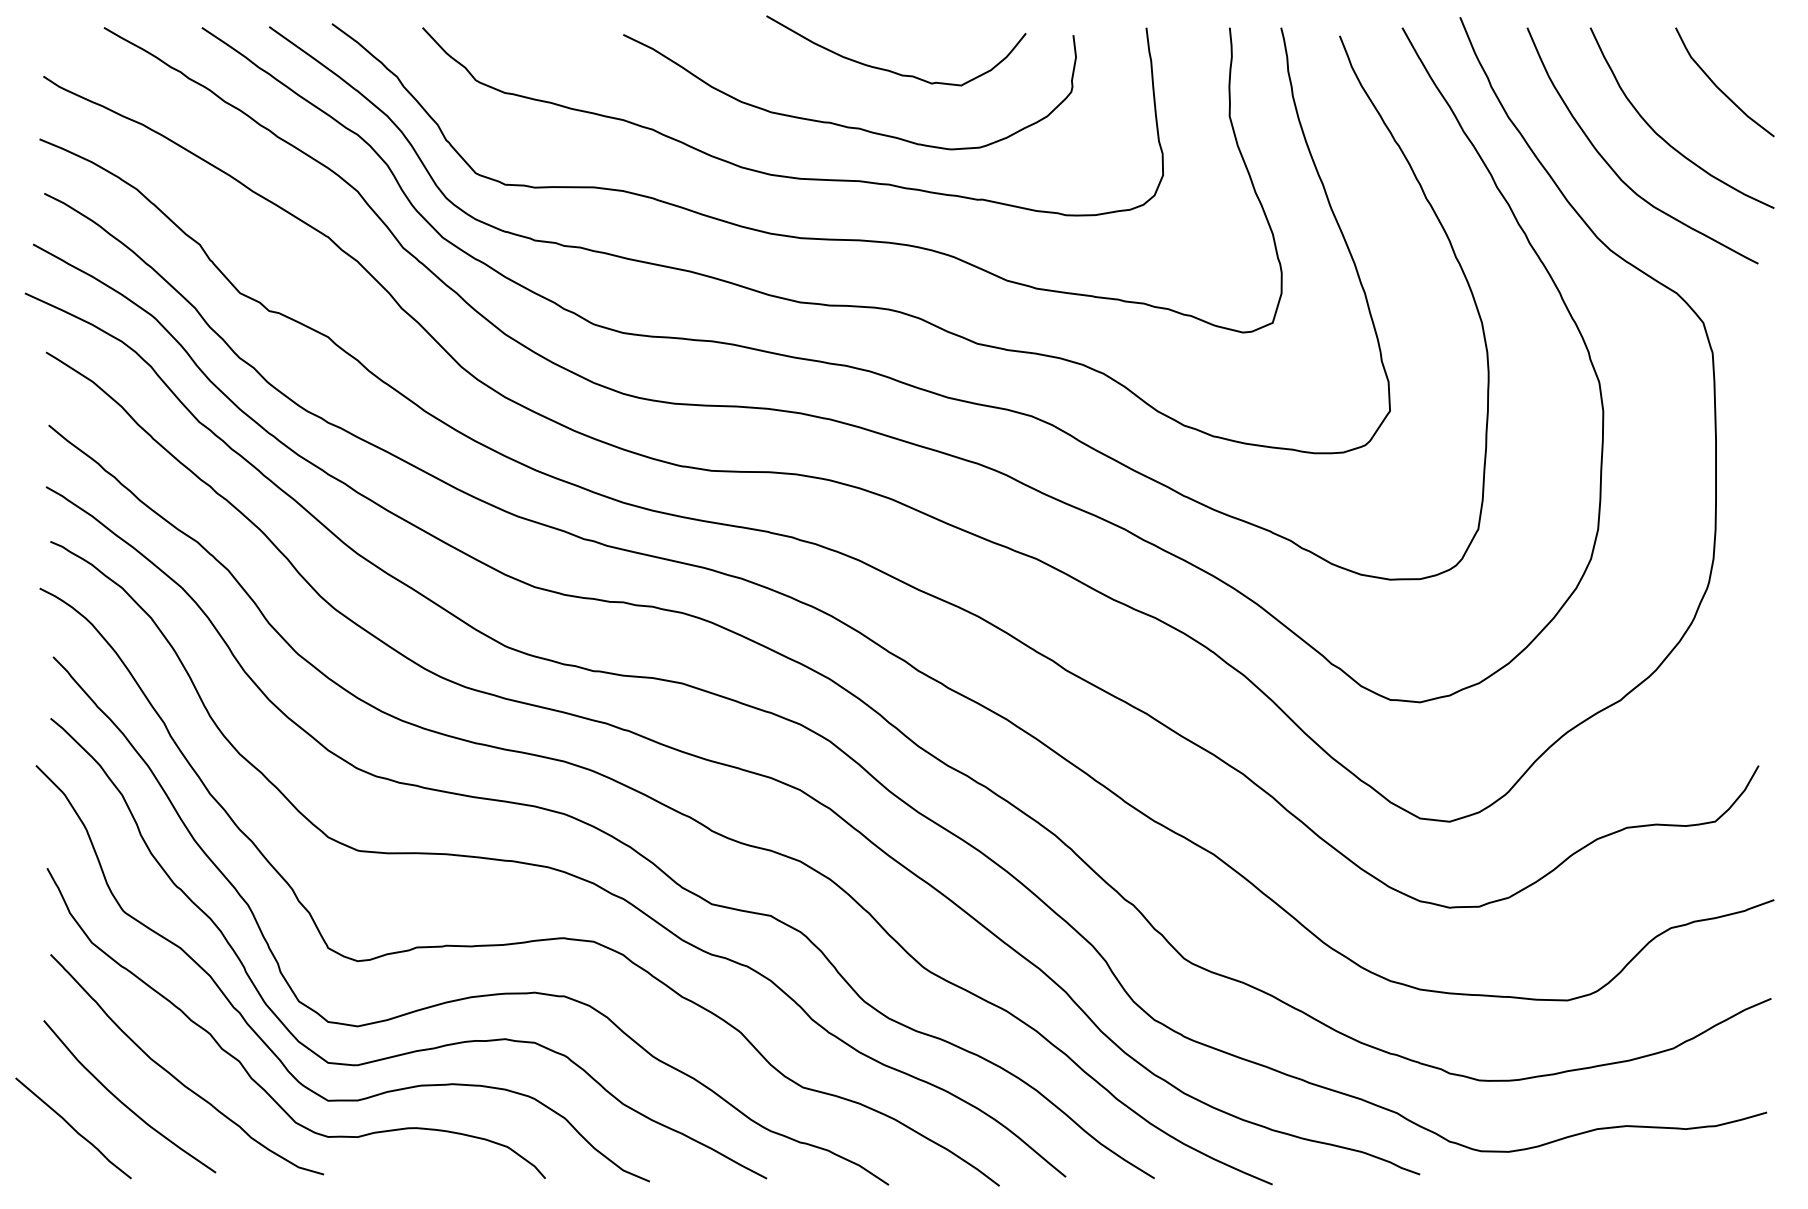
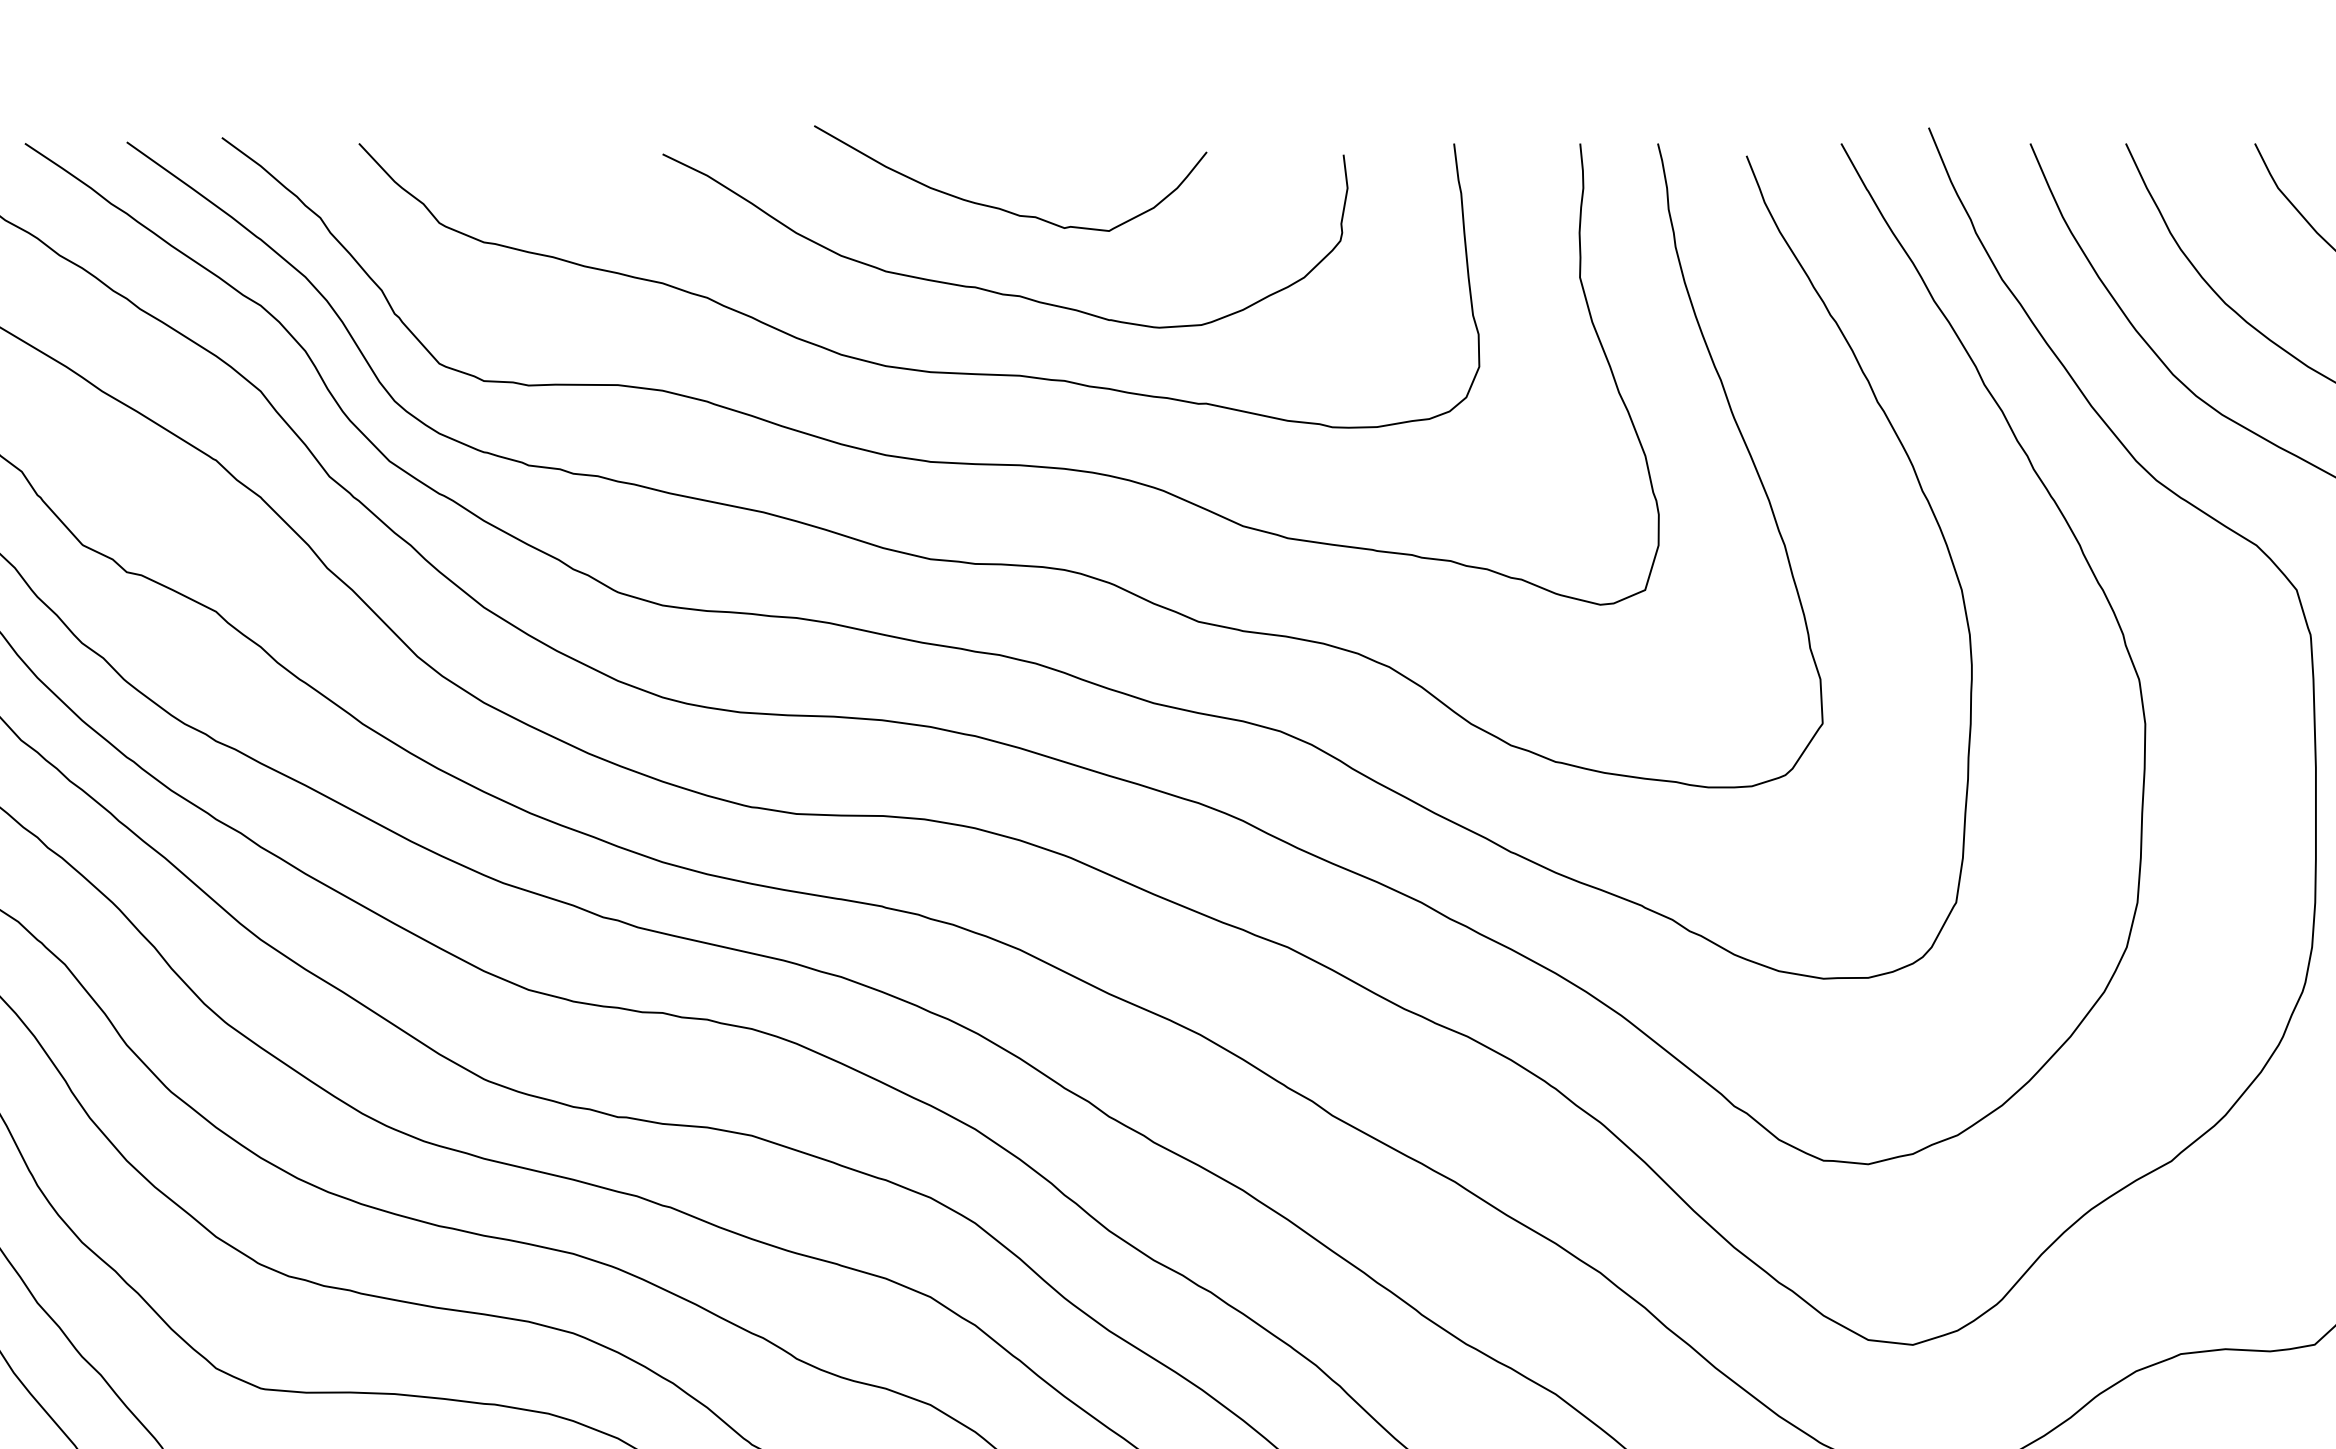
curve: (888, 69) -> (998, 206), moved

